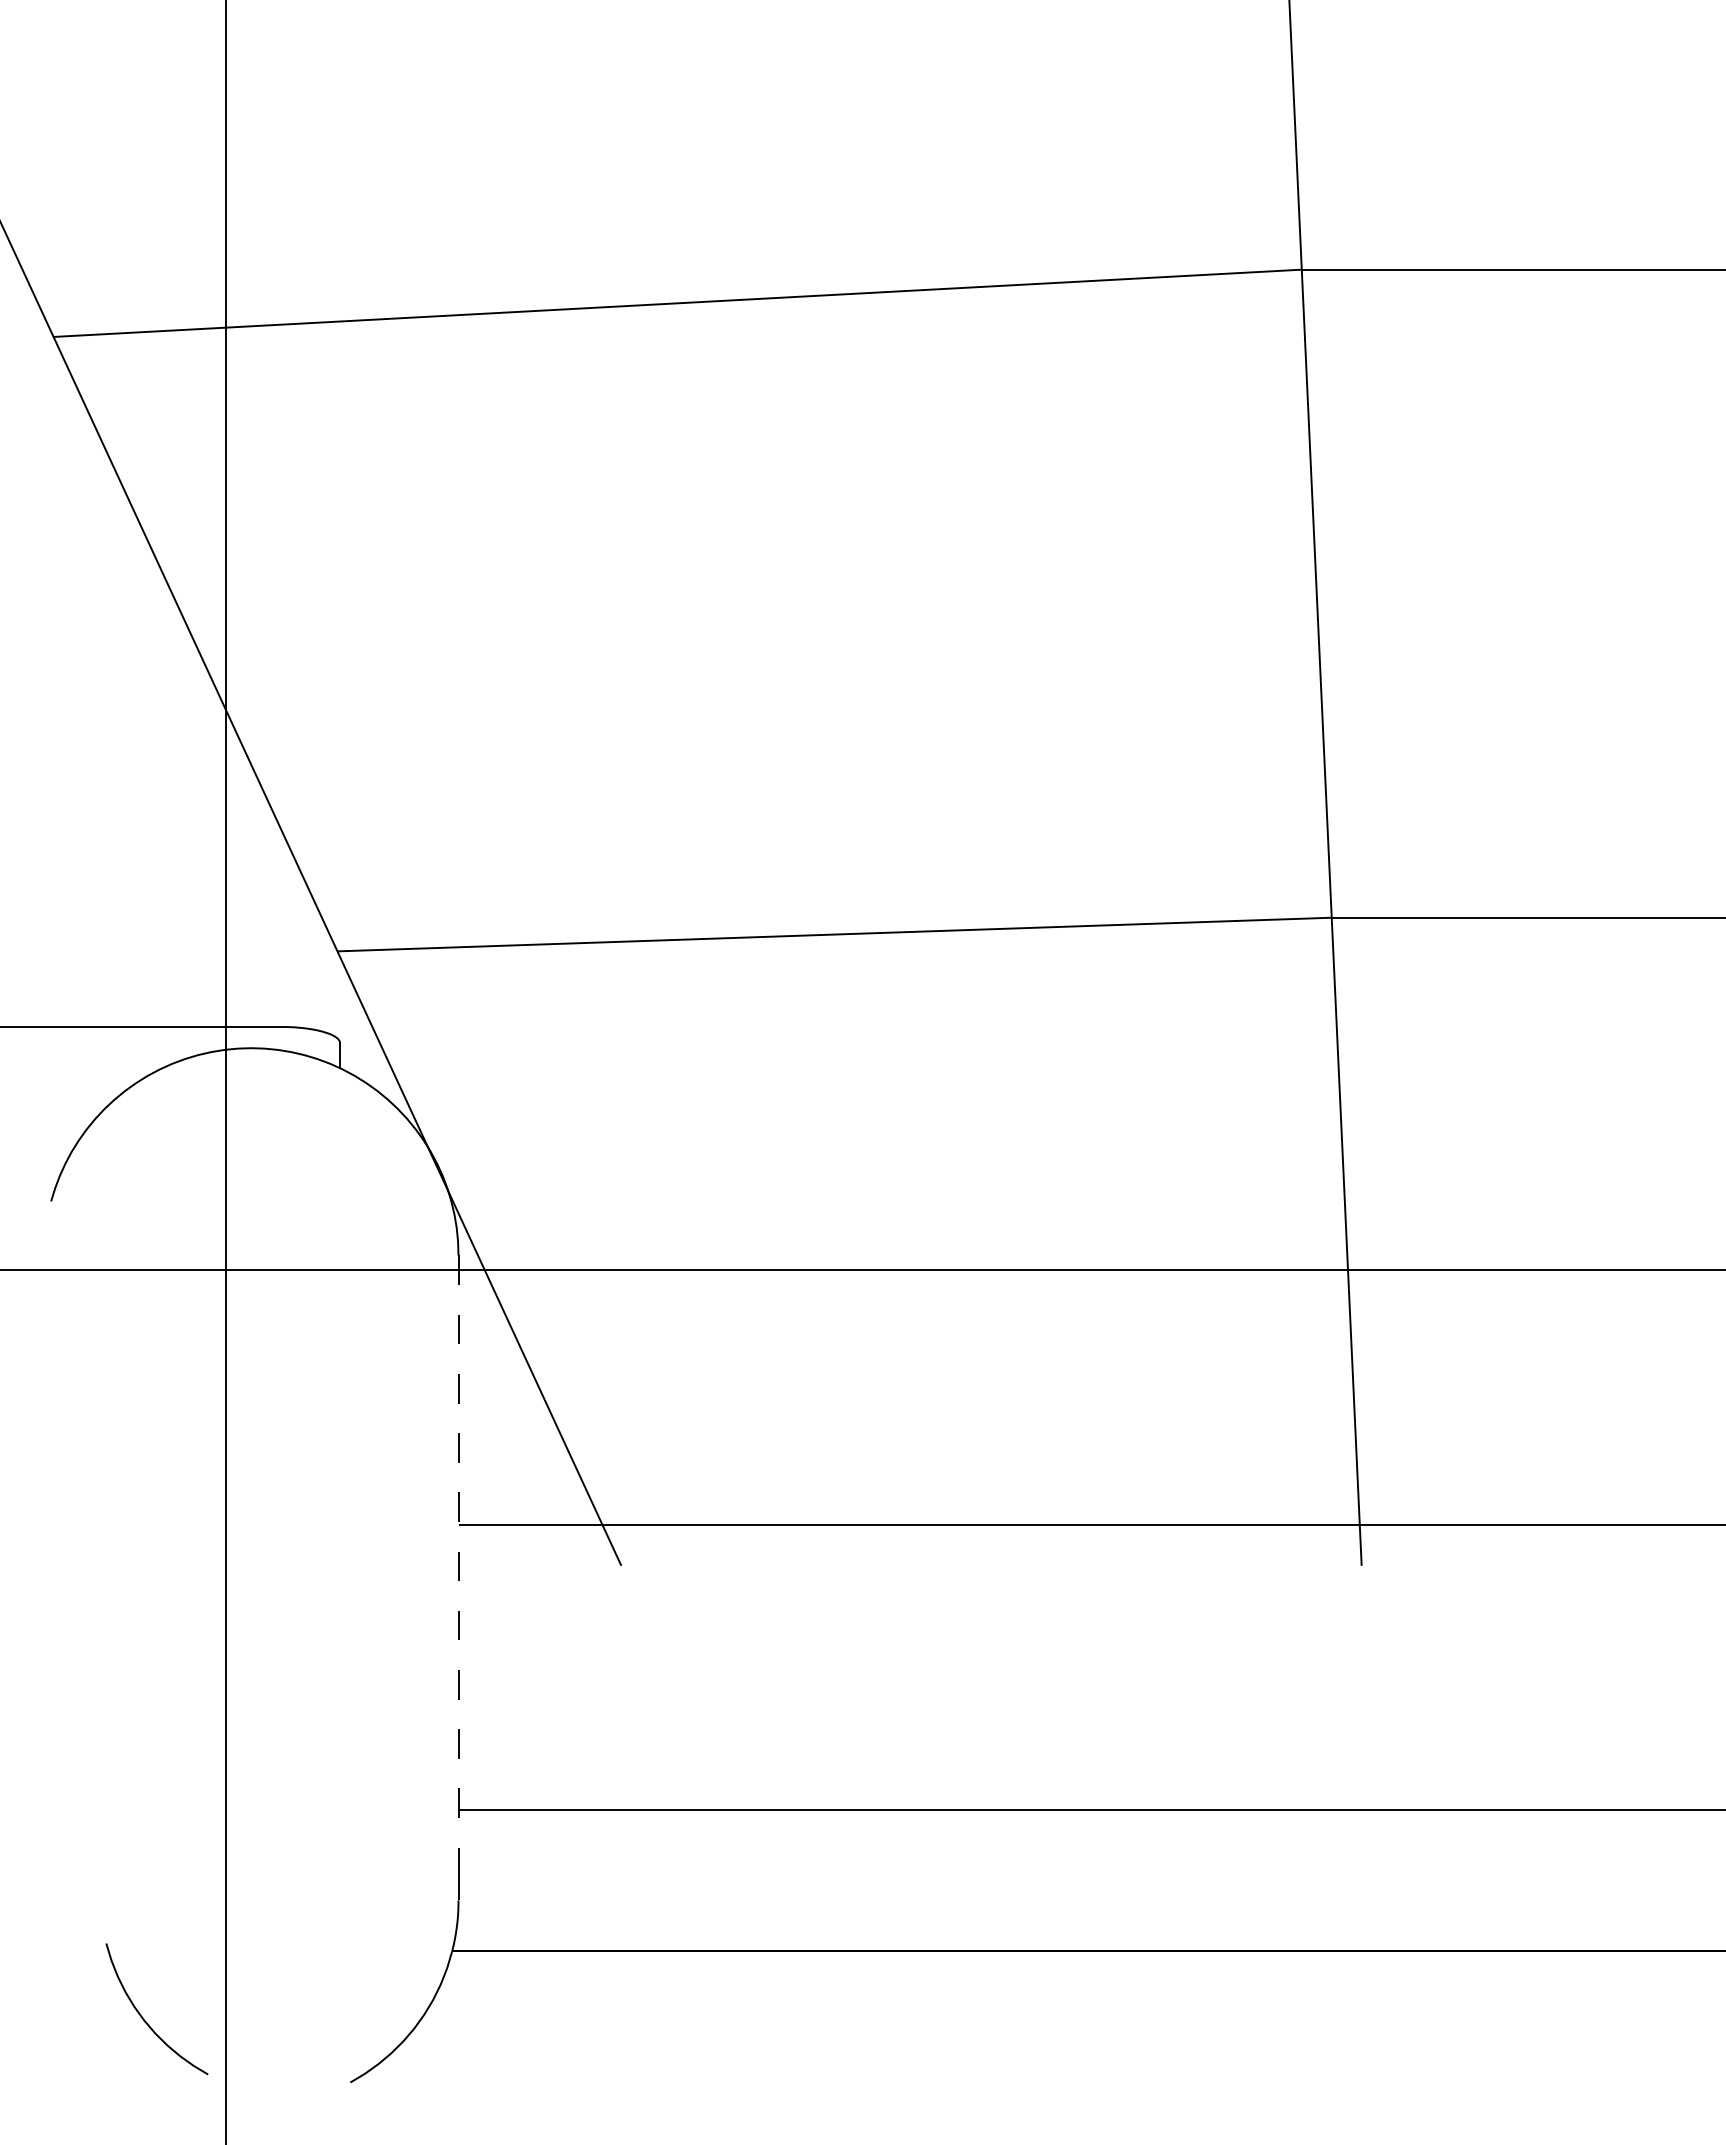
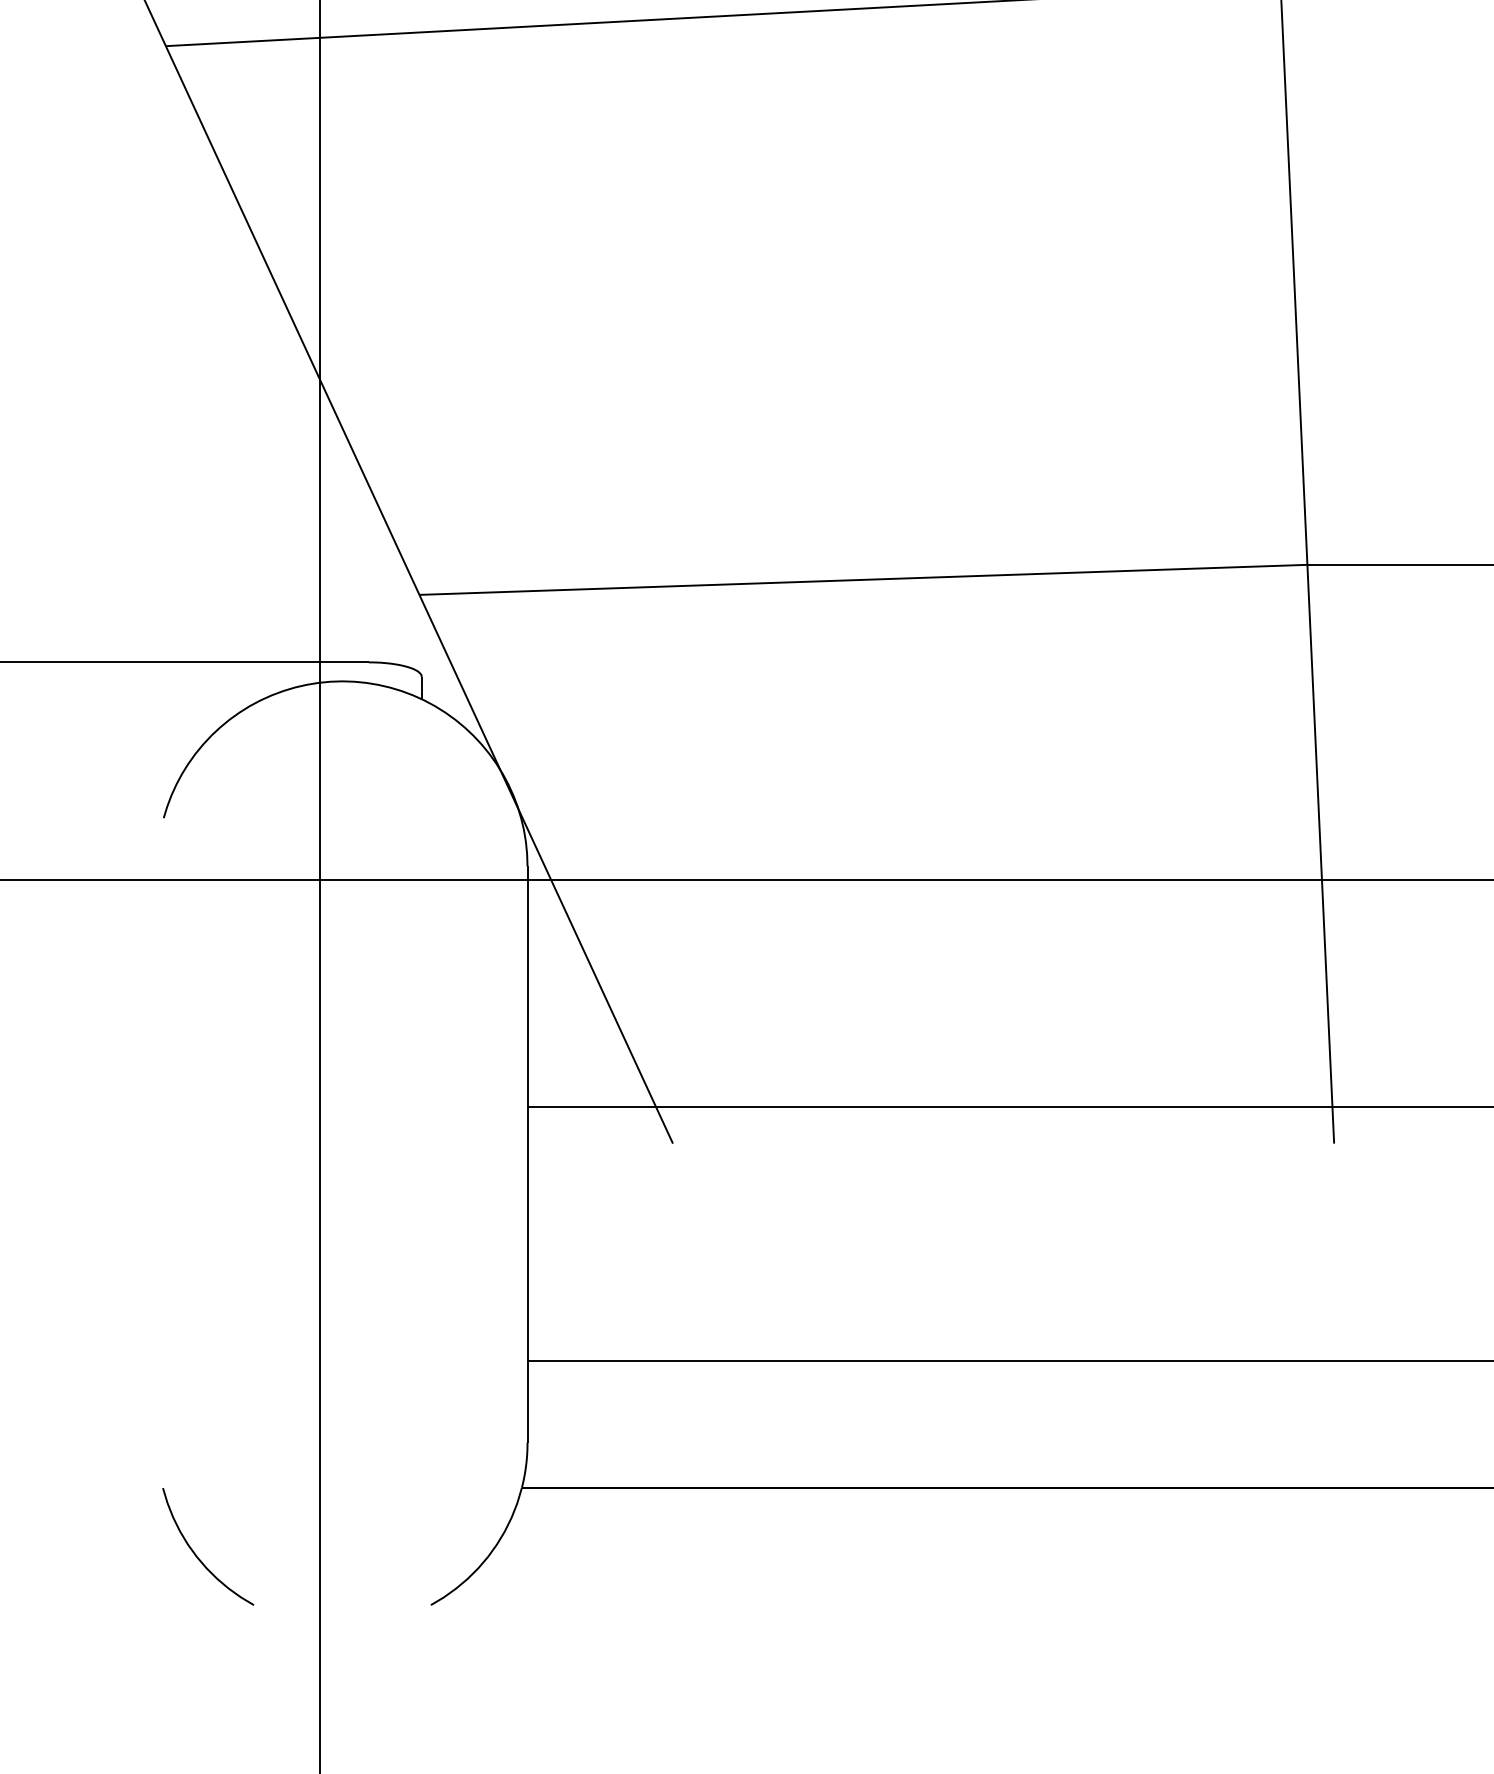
line: (458, 1562) -> (527, 1140), dashed -> solid
curve: (143, 2017) -> (196, 1554), moved

